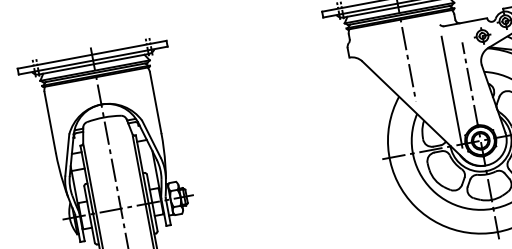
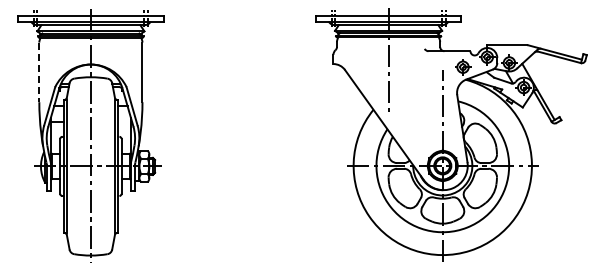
line: (452, 91) -> (424, 114), removed
line: (50, 122) -> (39, 72), solid -> dashed

